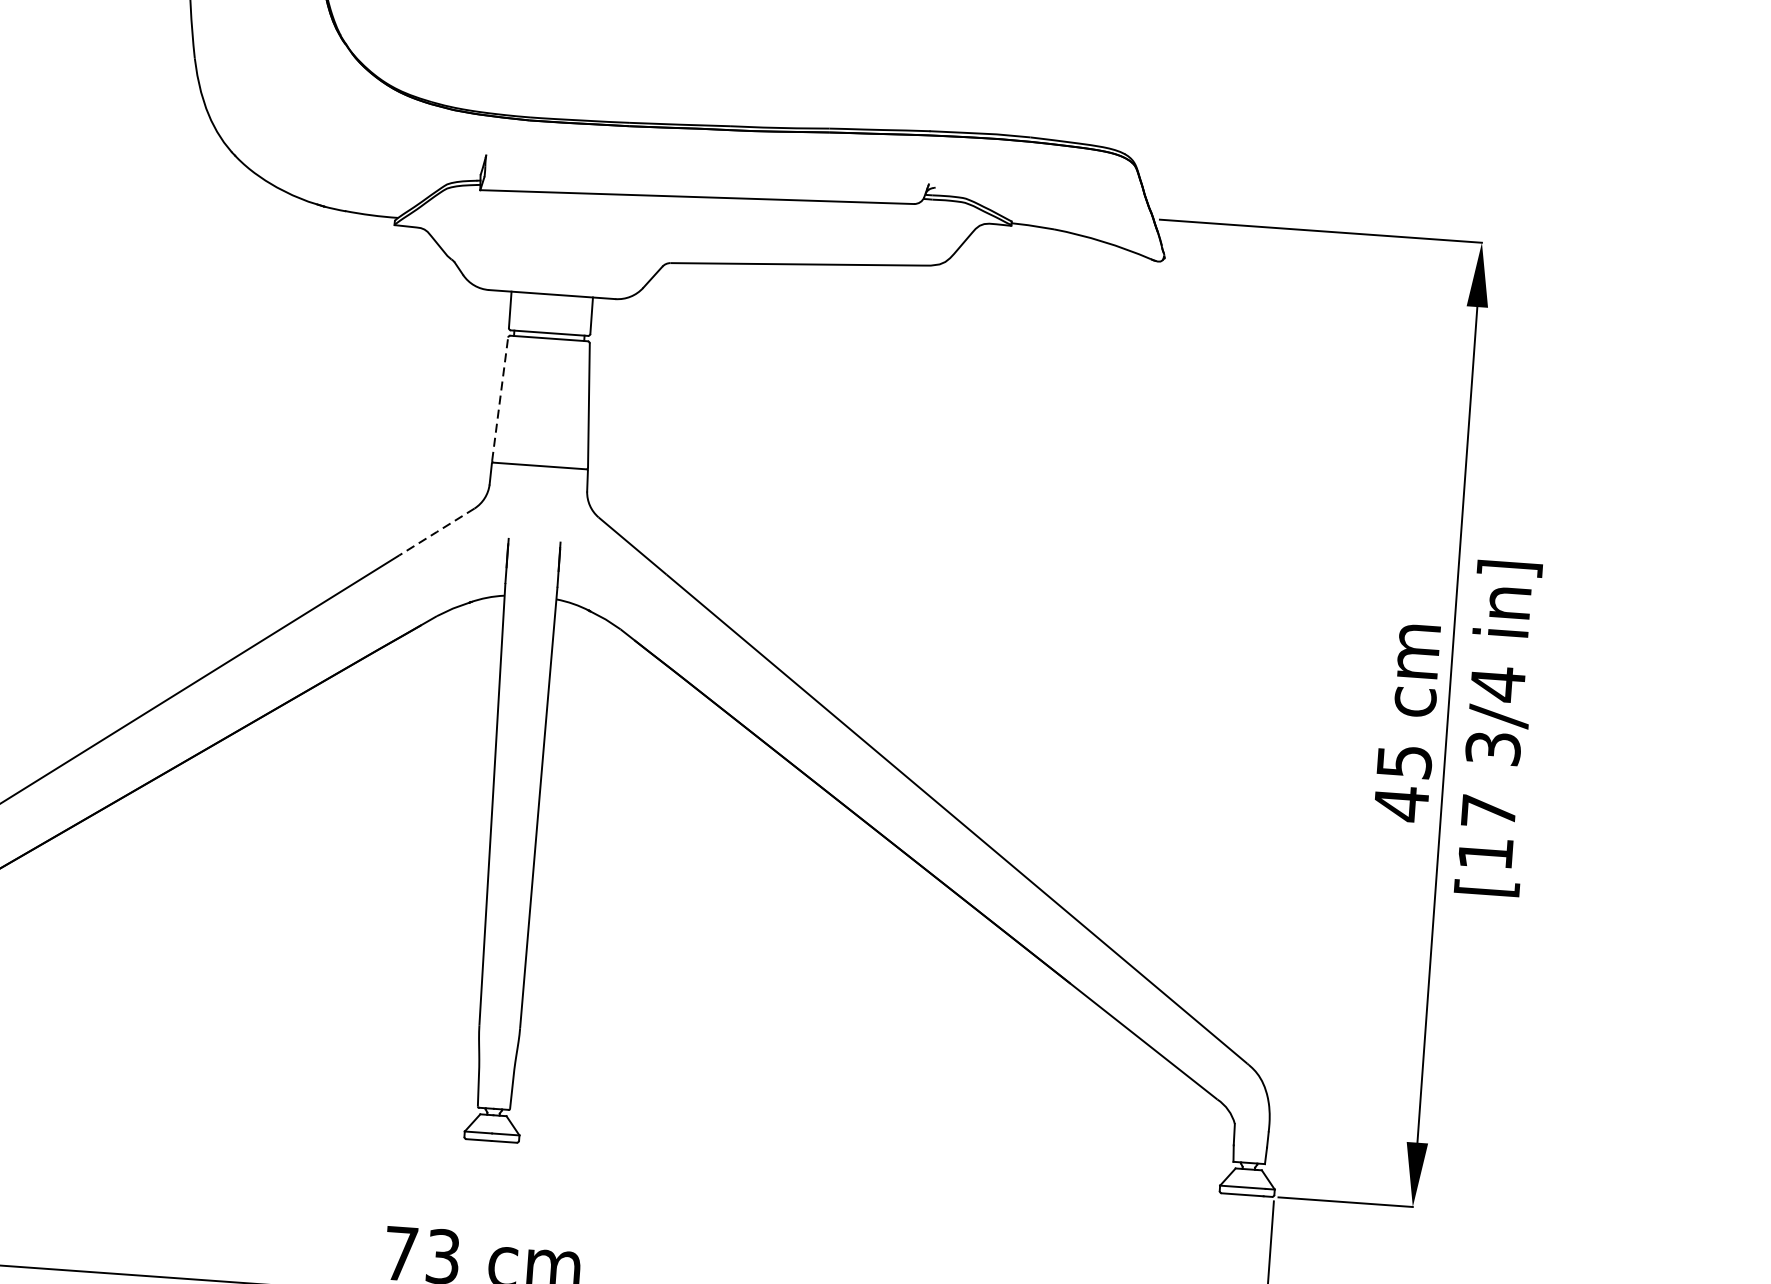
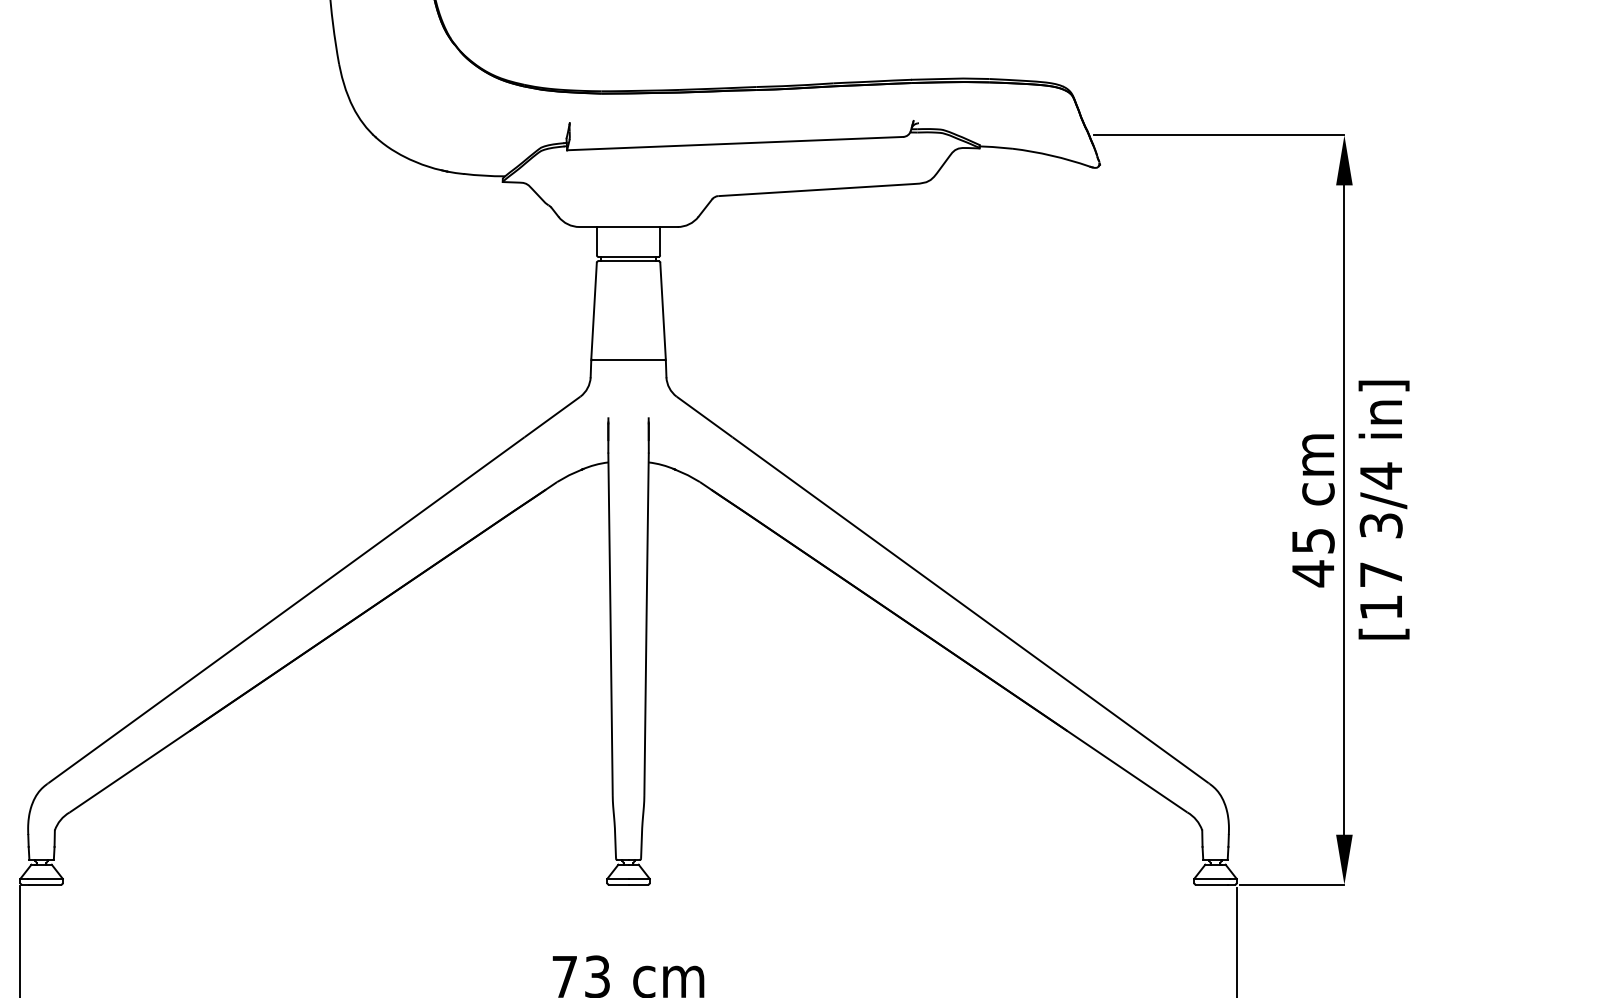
line: (500, 398) -> (594, 310), dashed -> solid
line: (436, 531) -> (552, 416), dashed -> solid

